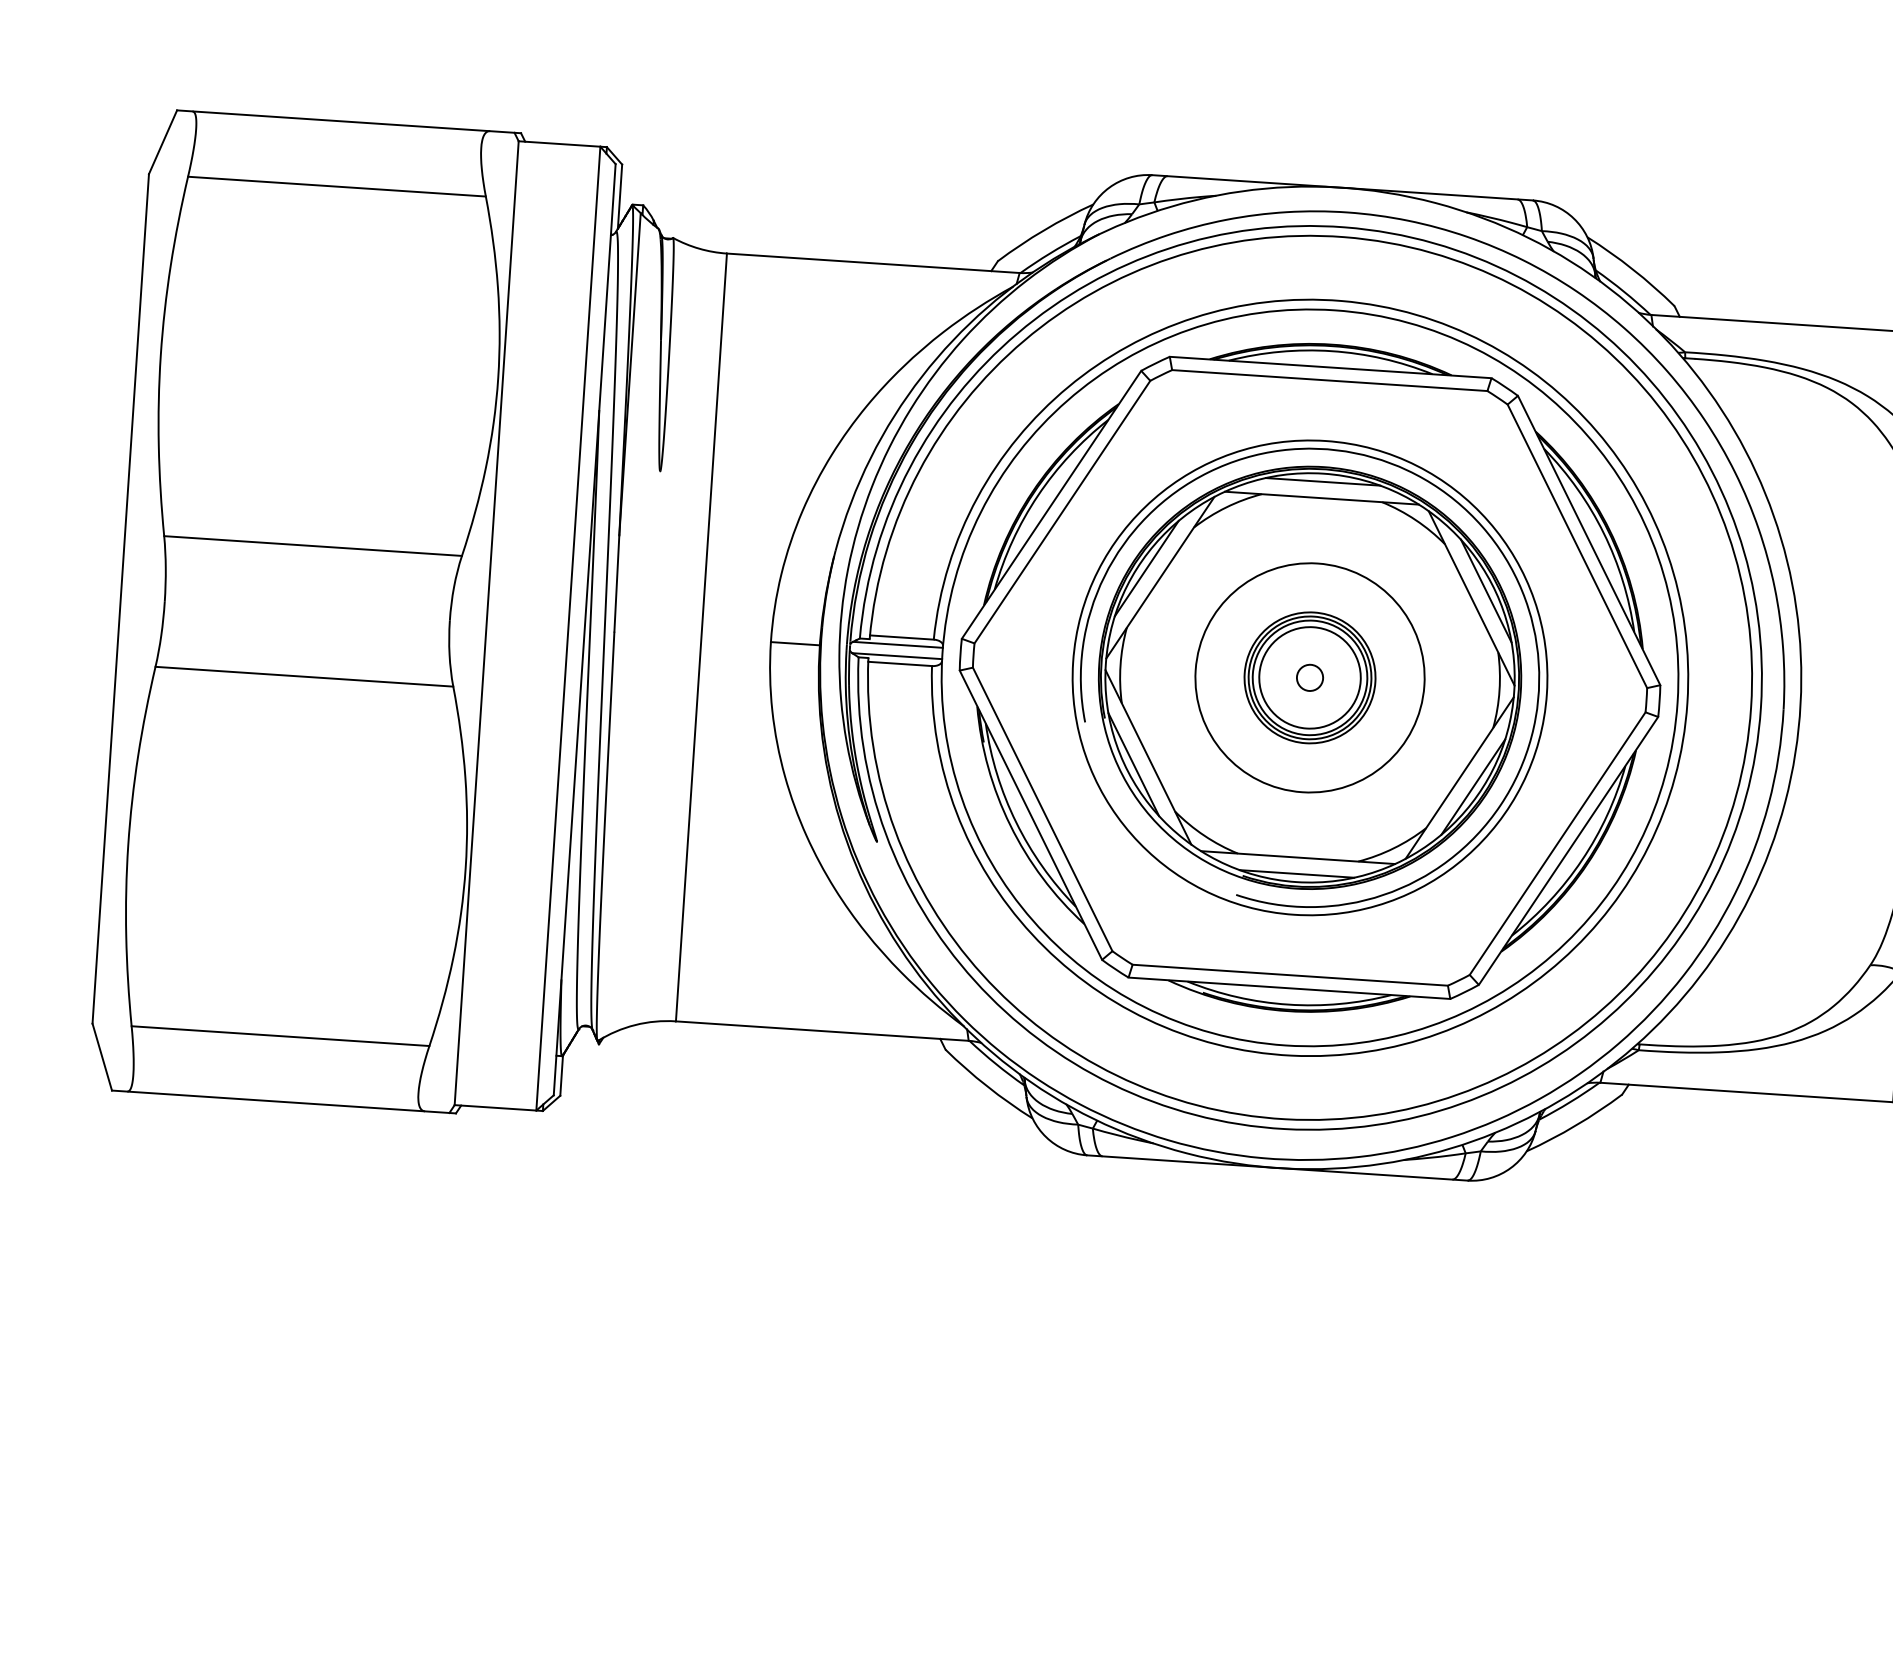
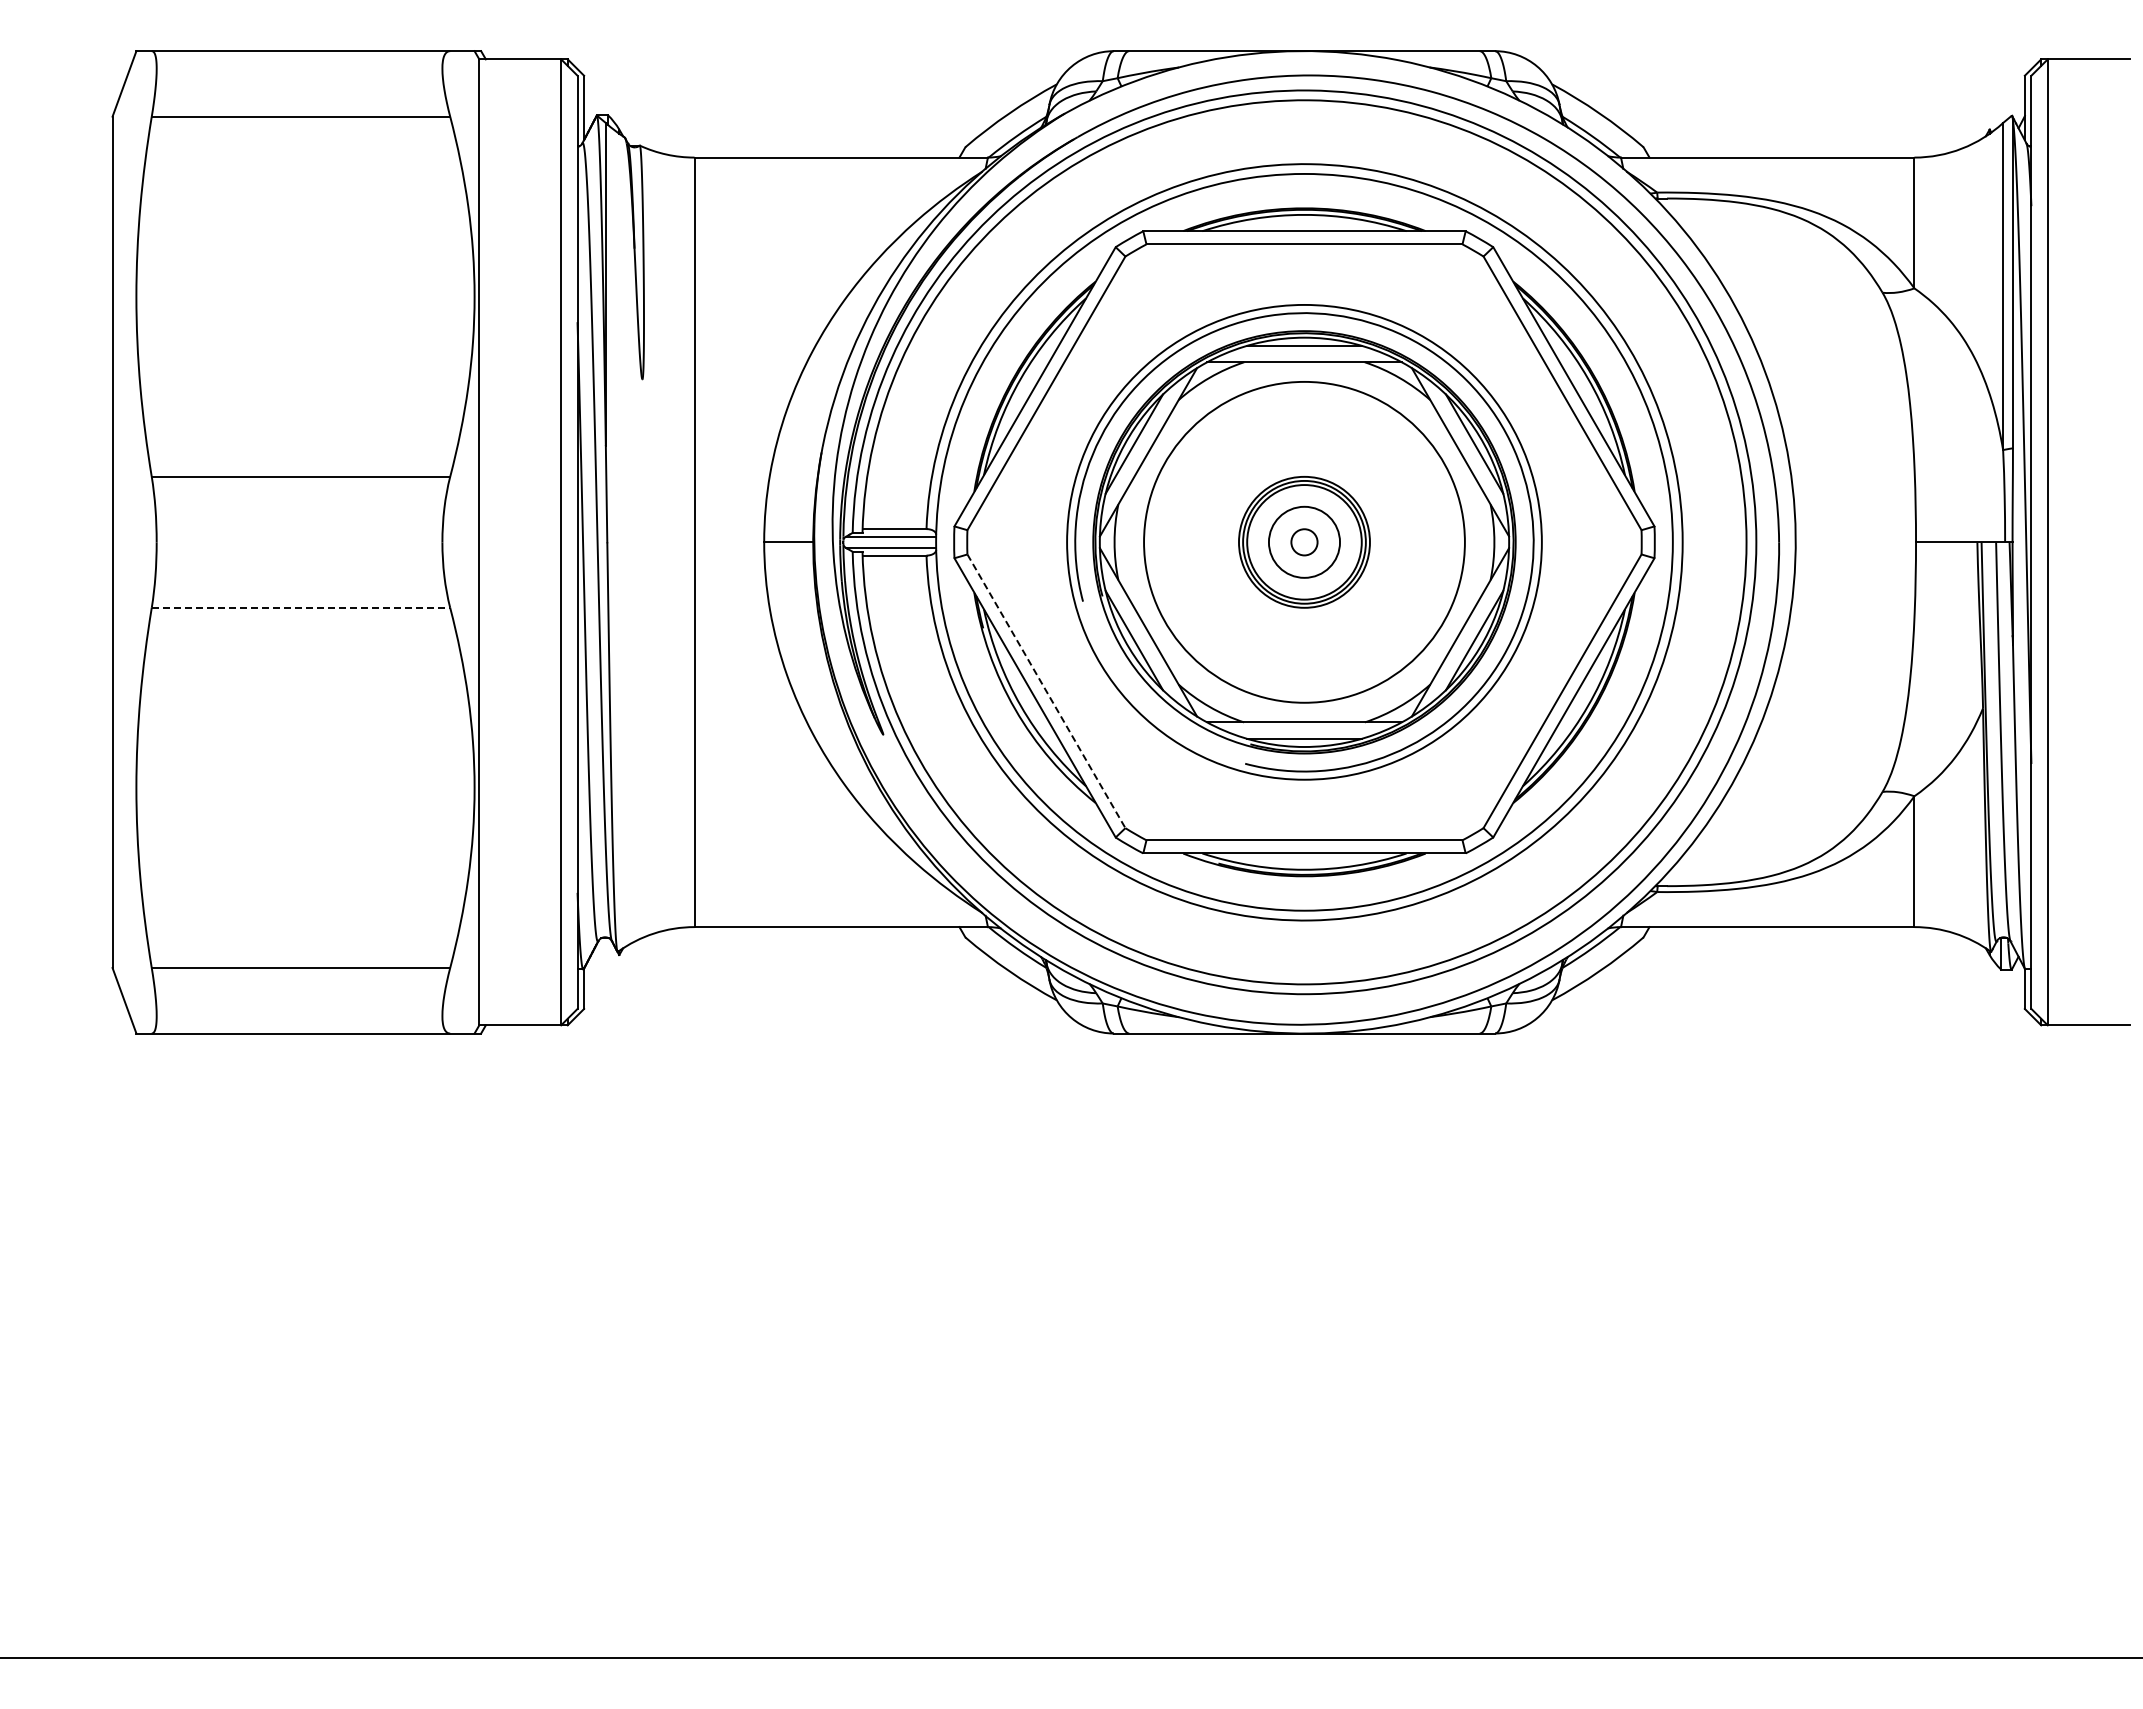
line: (304, 676) -> (301, 607), solid -> dashed
circle: (1310, 677) -> (1304, 541), size x1.4
circle: (1310, 678) -> (1304, 542), size x0.7
line: (1042, 809) -> (1046, 691), solid -> dashed

